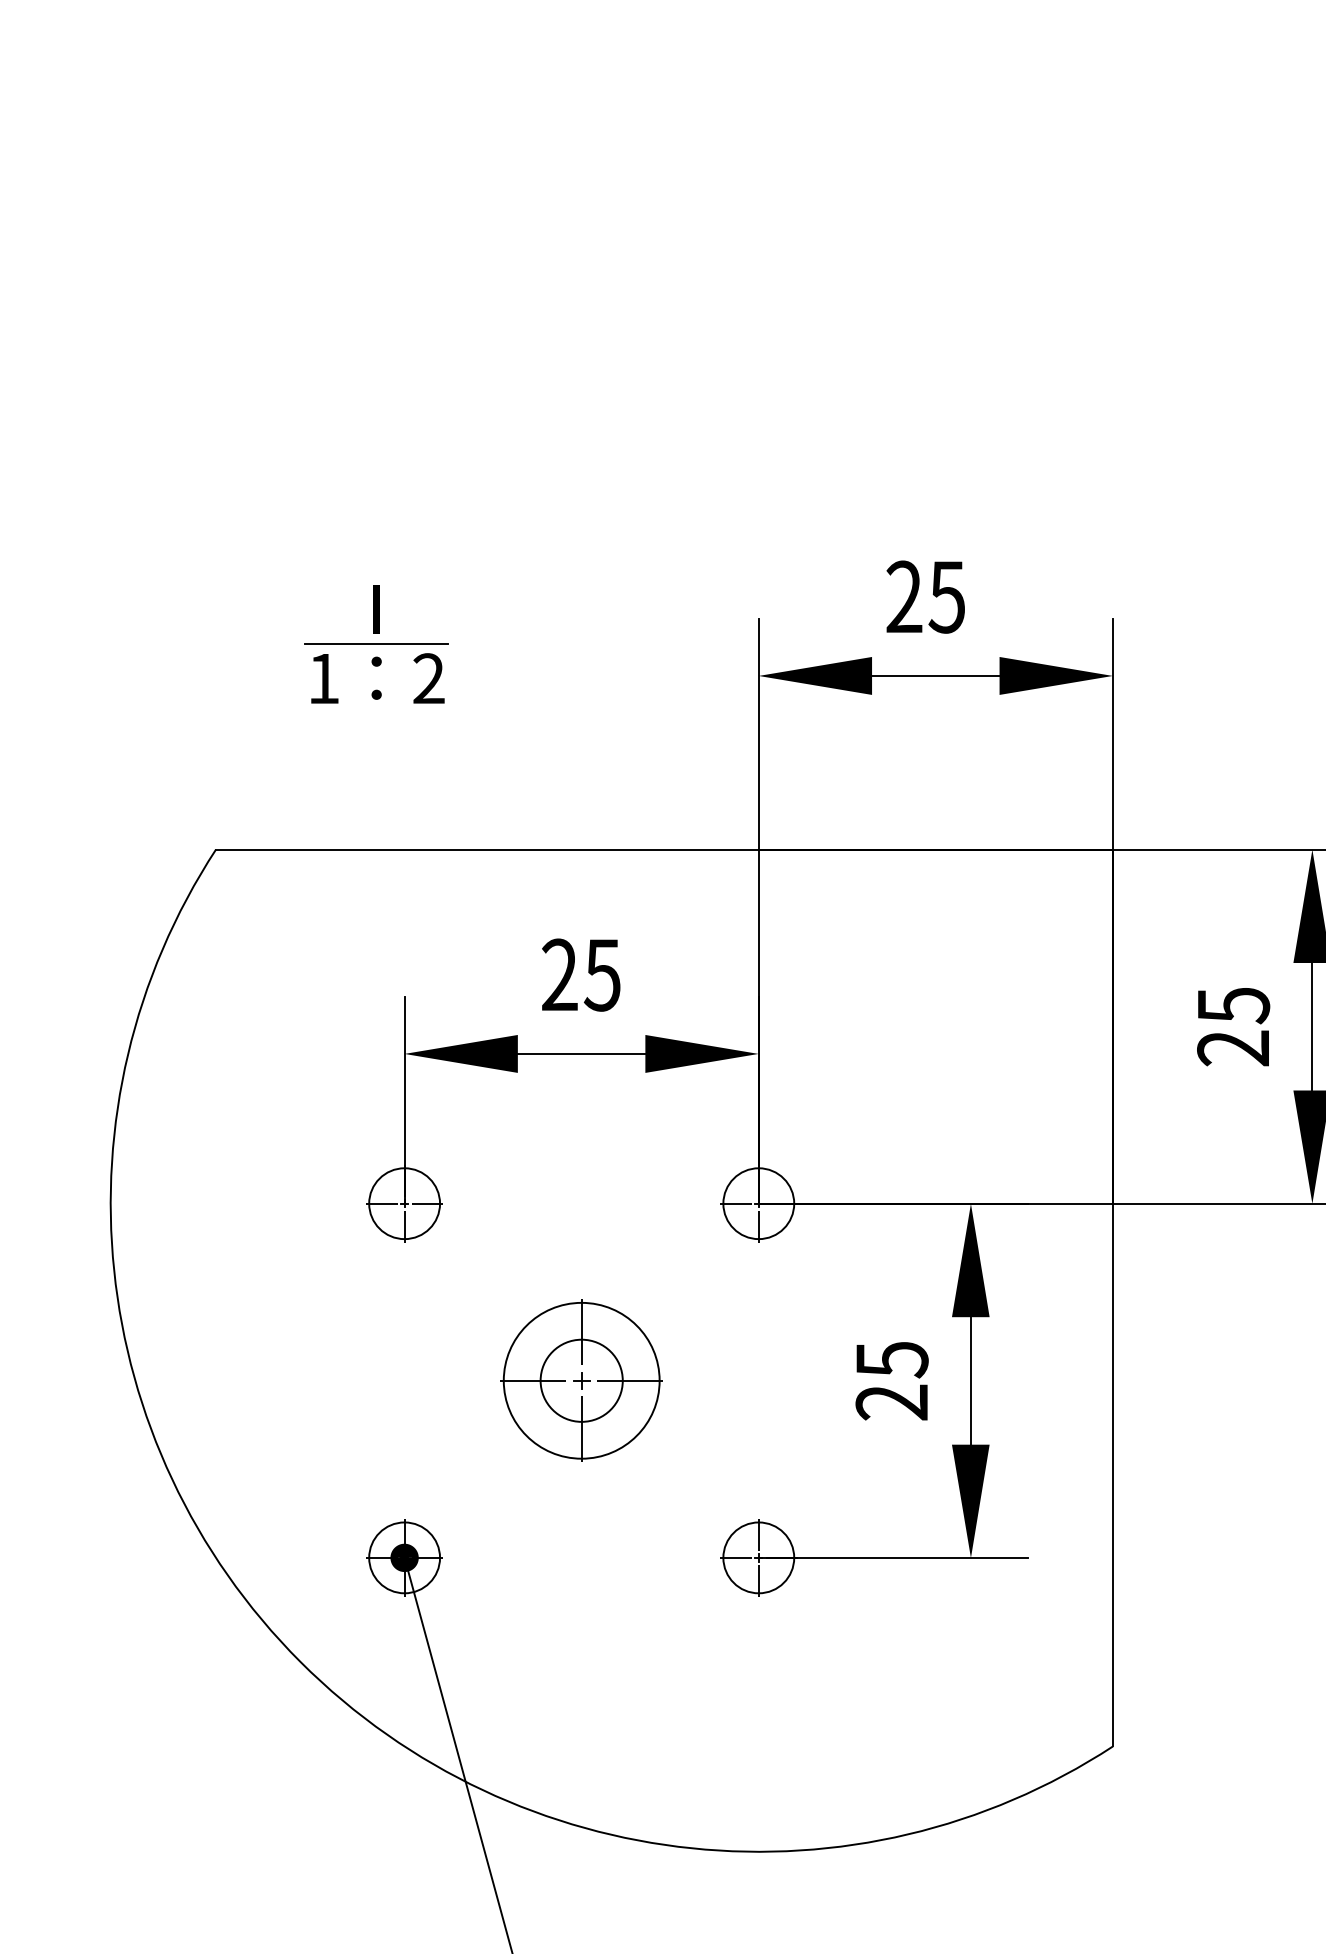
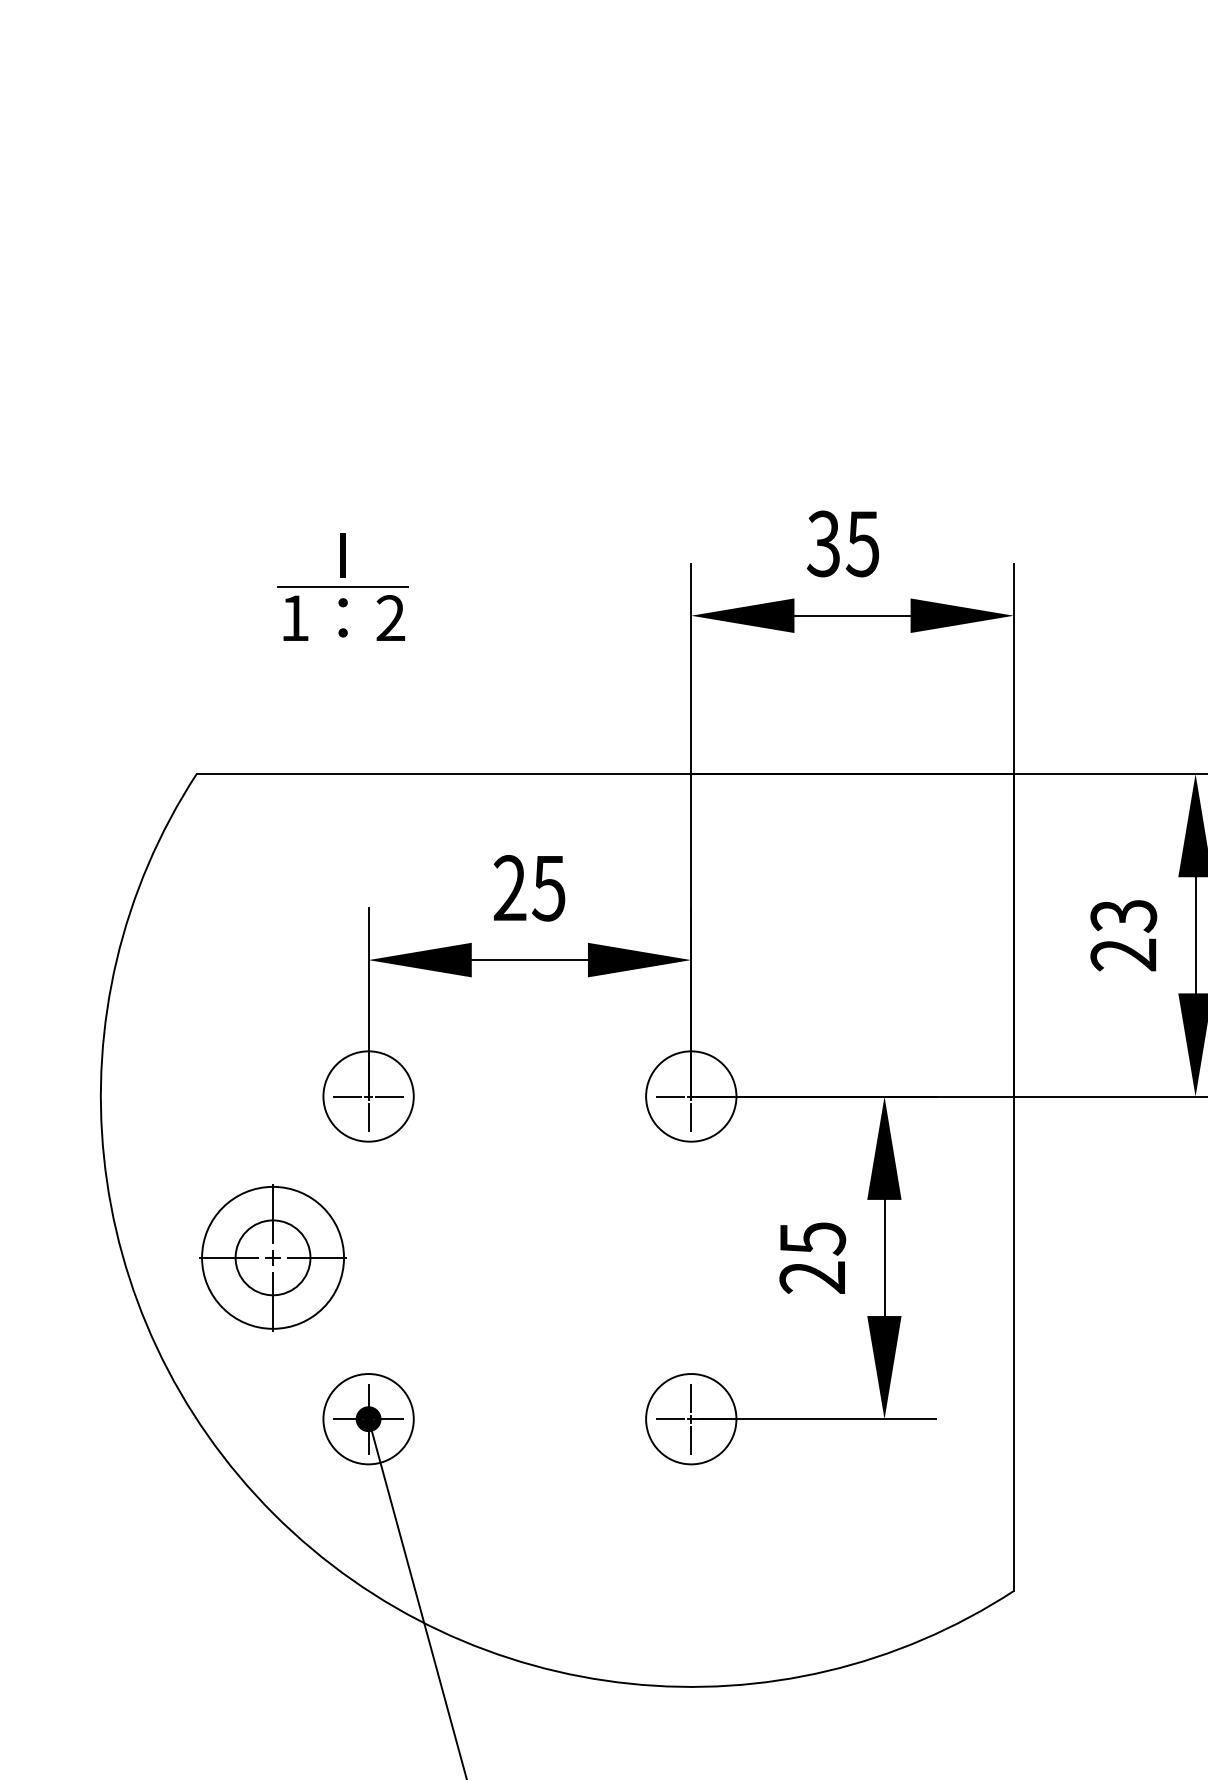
text: (903, 596) -> (823, 543), 25 -> 35
text: (1233, 1006) -> (1123, 916), 25 -> 23
circle: (404, 1203) -> (368, 1096), size x1.4
circle: (758, 1203) -> (691, 1096), size x1.4
part: (581, 1380) -> (272, 1257), moved
circle: (404, 1557) -> (368, 1418), size x1.4
circle: (758, 1557) -> (691, 1418), size x1.4

